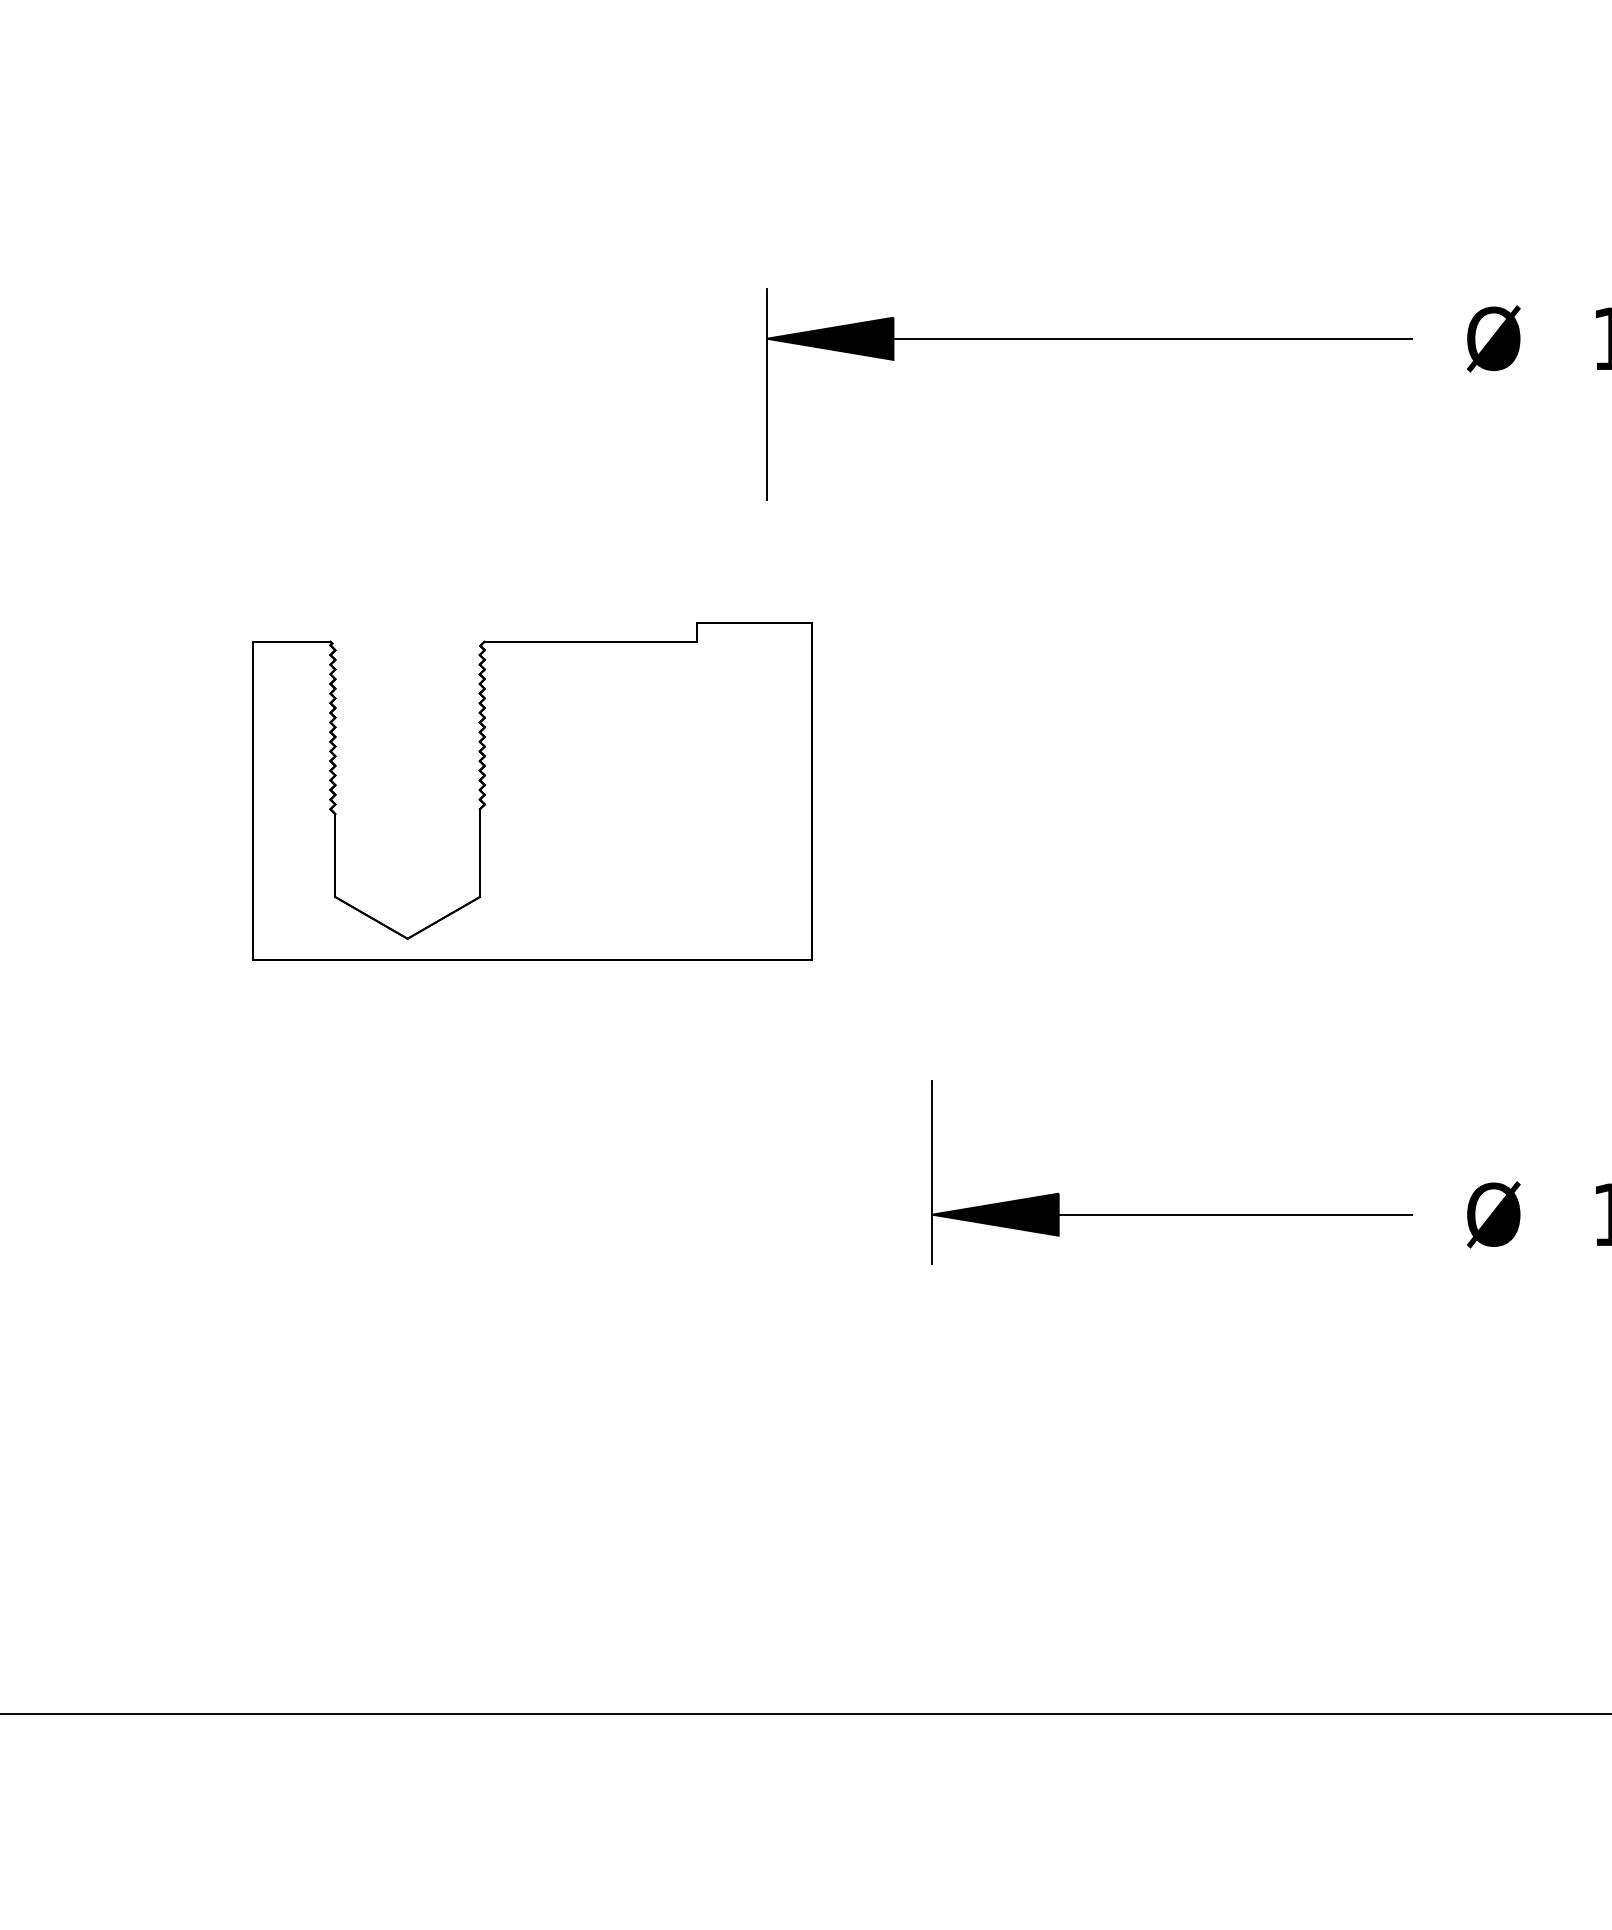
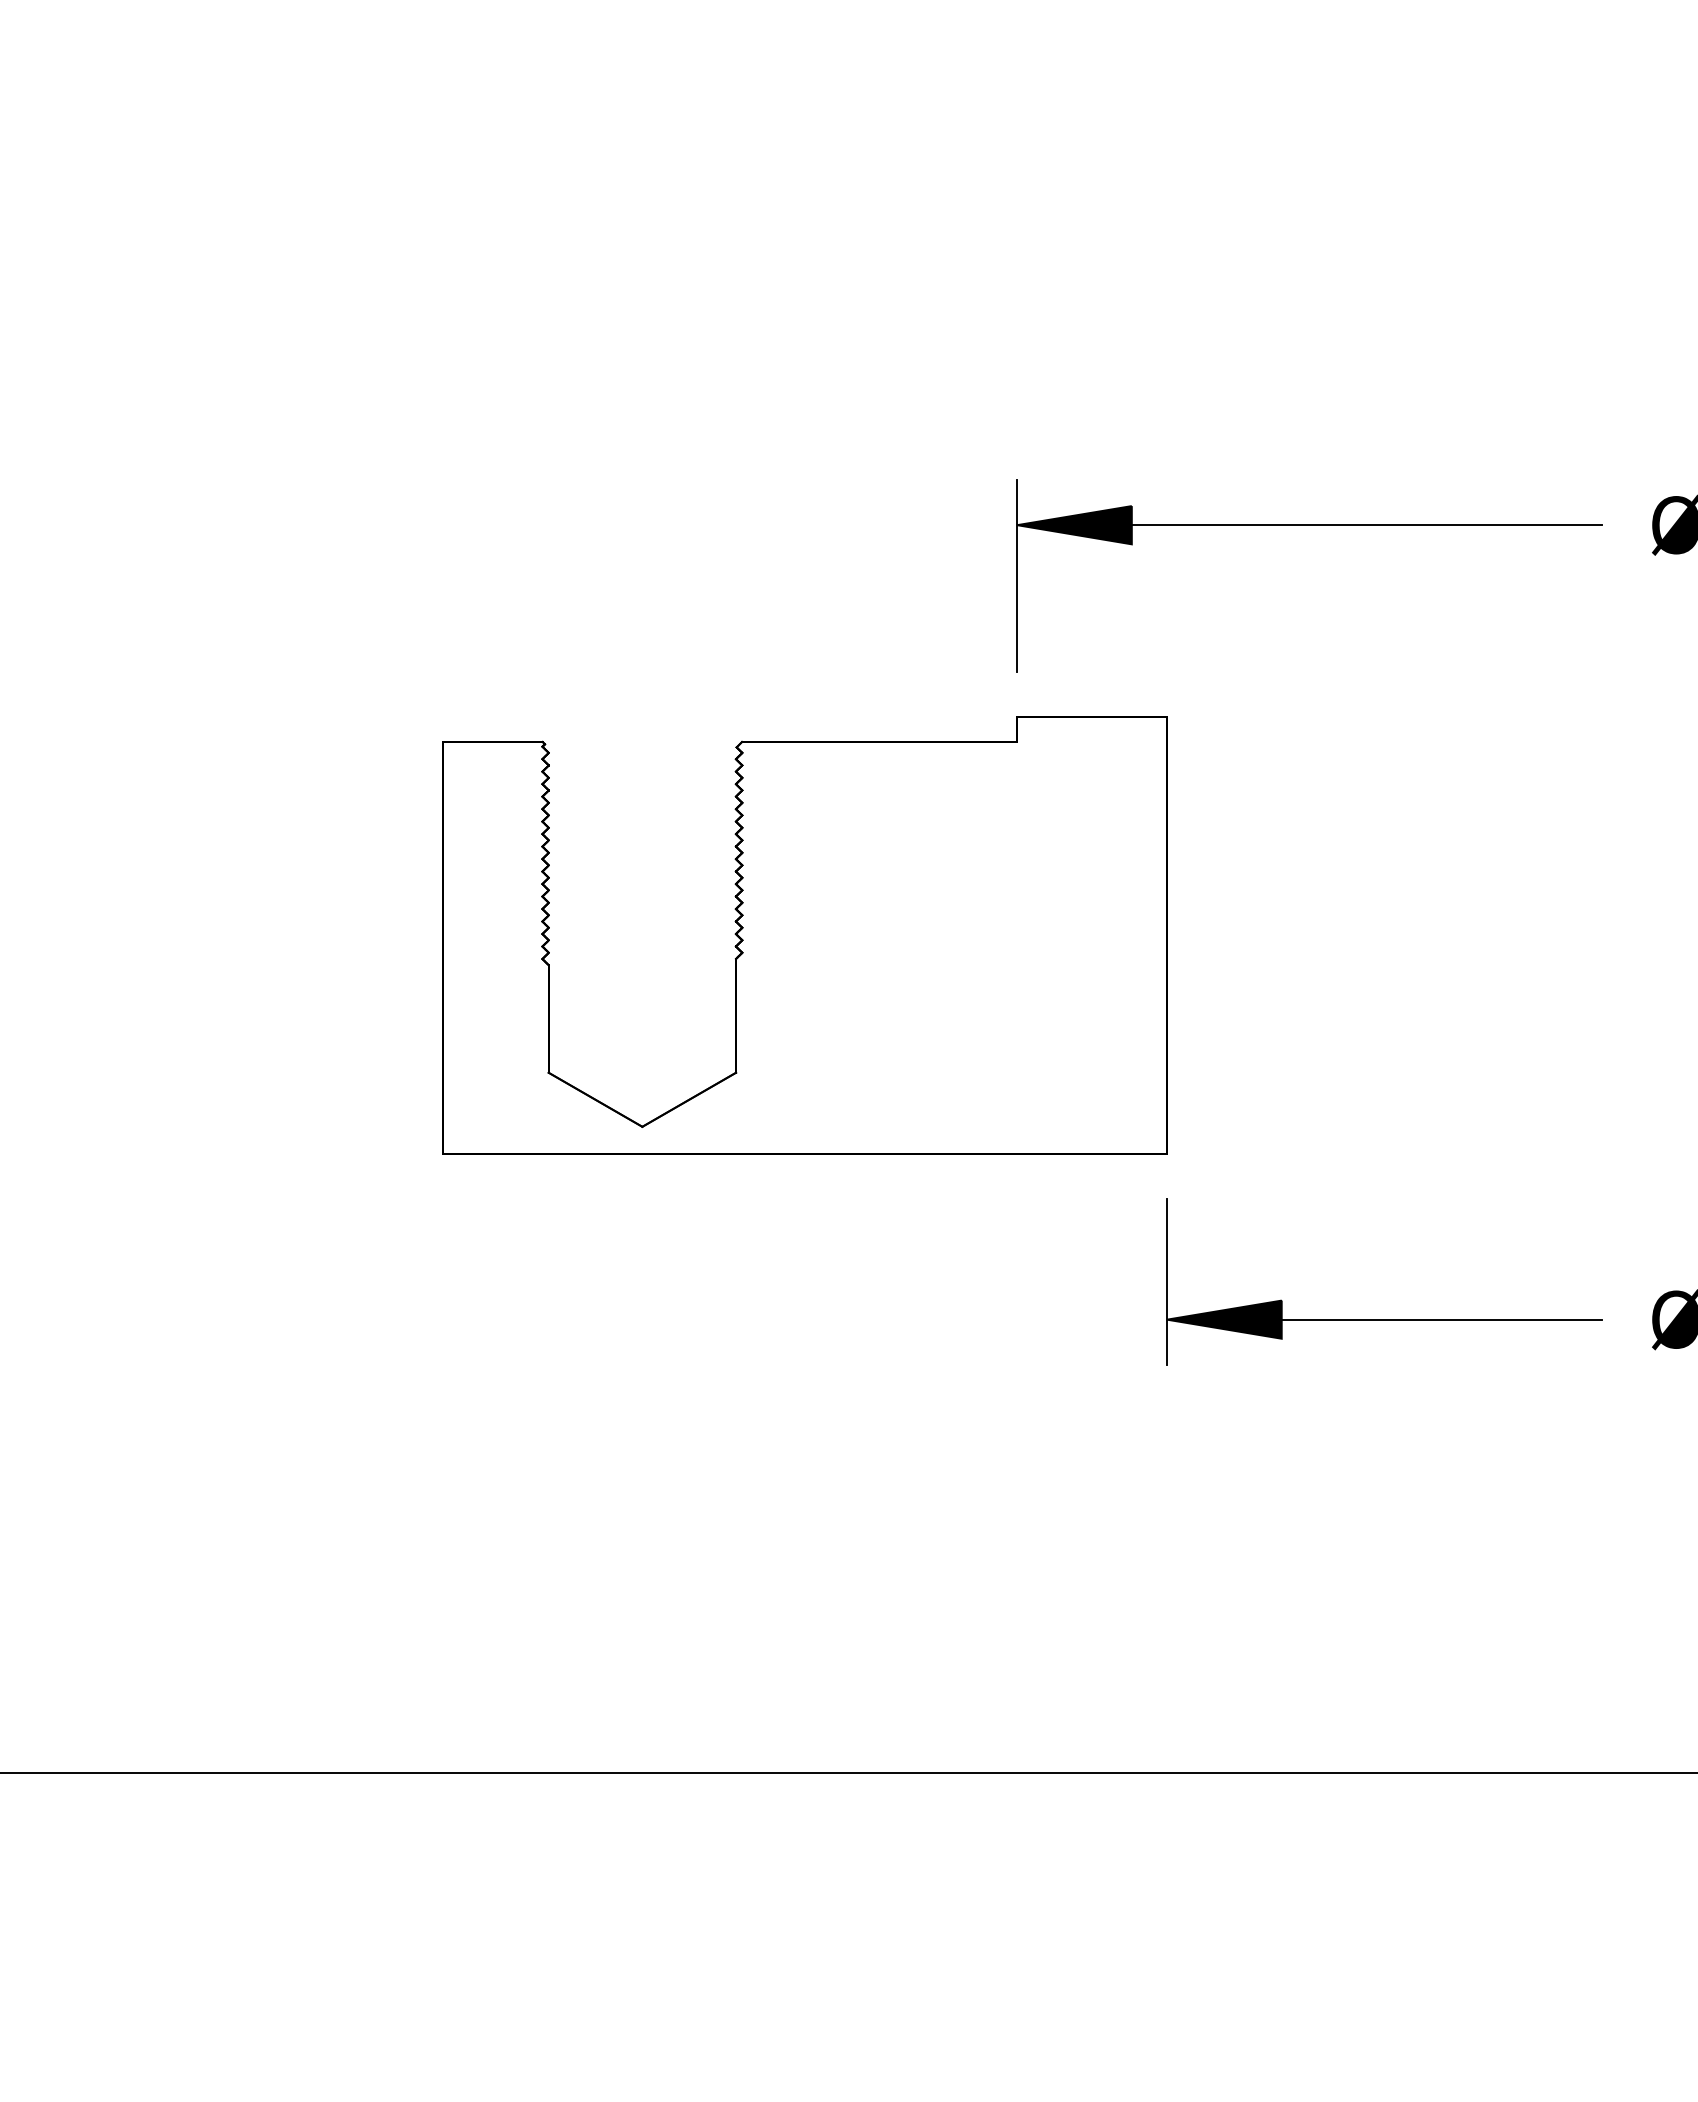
part: (532, 791) -> (804, 935), size x1.43

